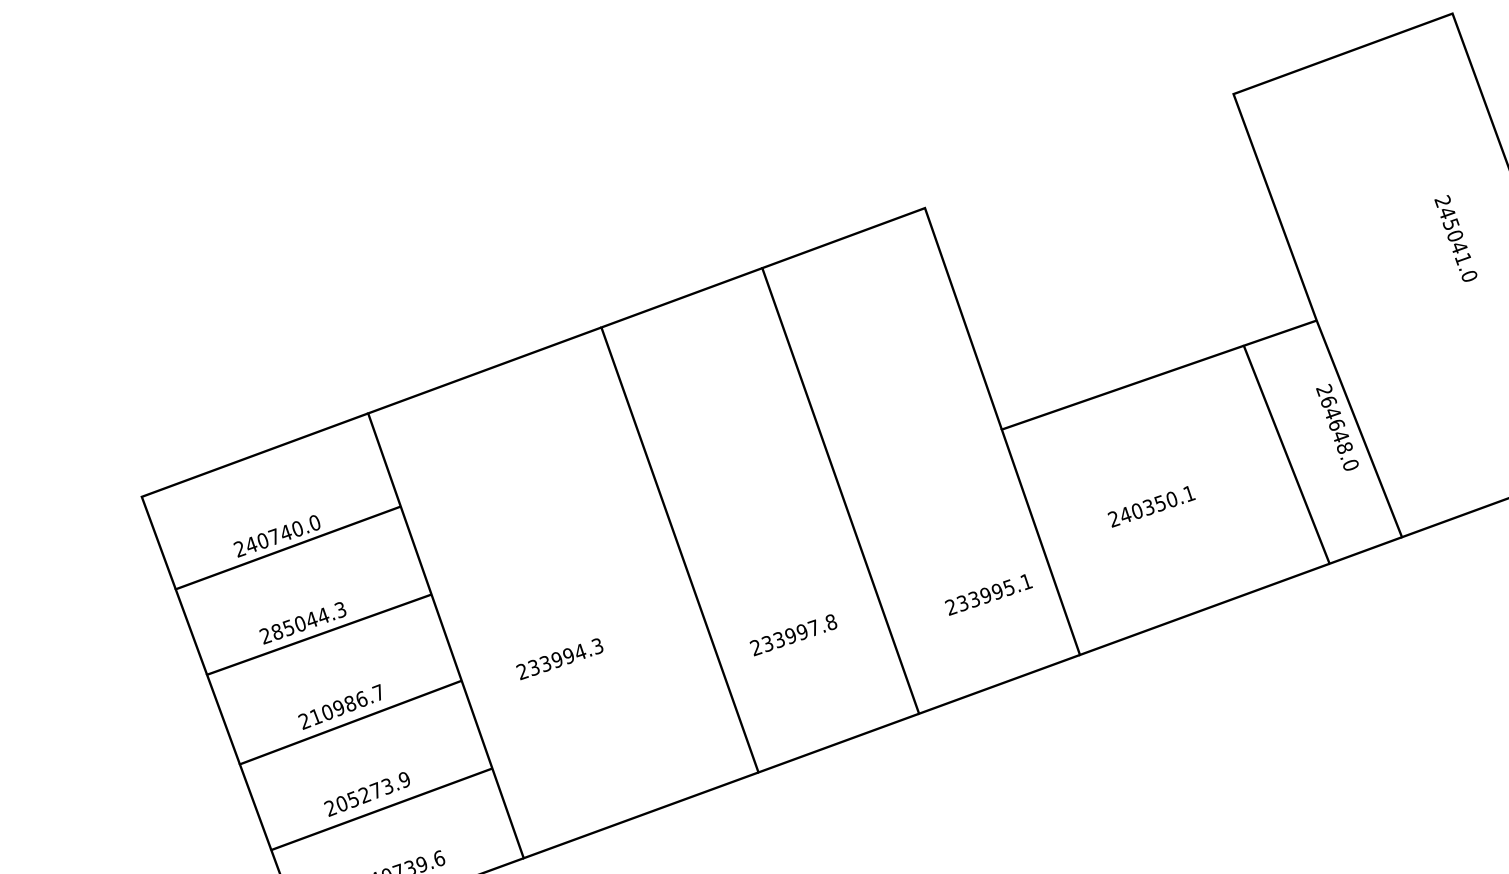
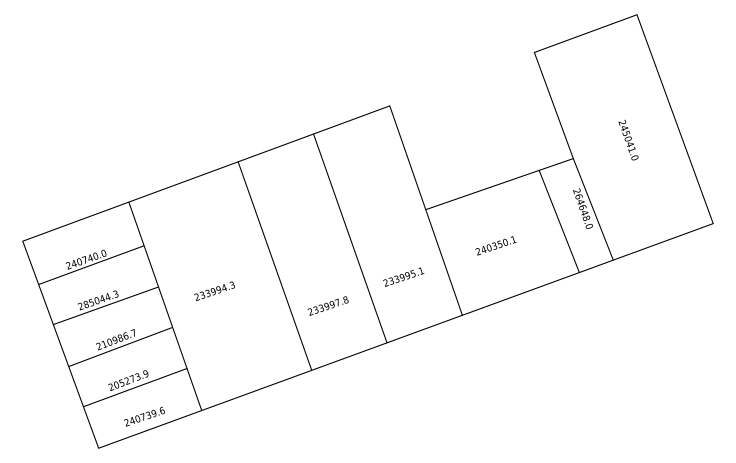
text: (1455, 237) -> (628, 139), moved
text: (988, 593) -> (403, 276), moved
text: (559, 657) -> (214, 290), moved

